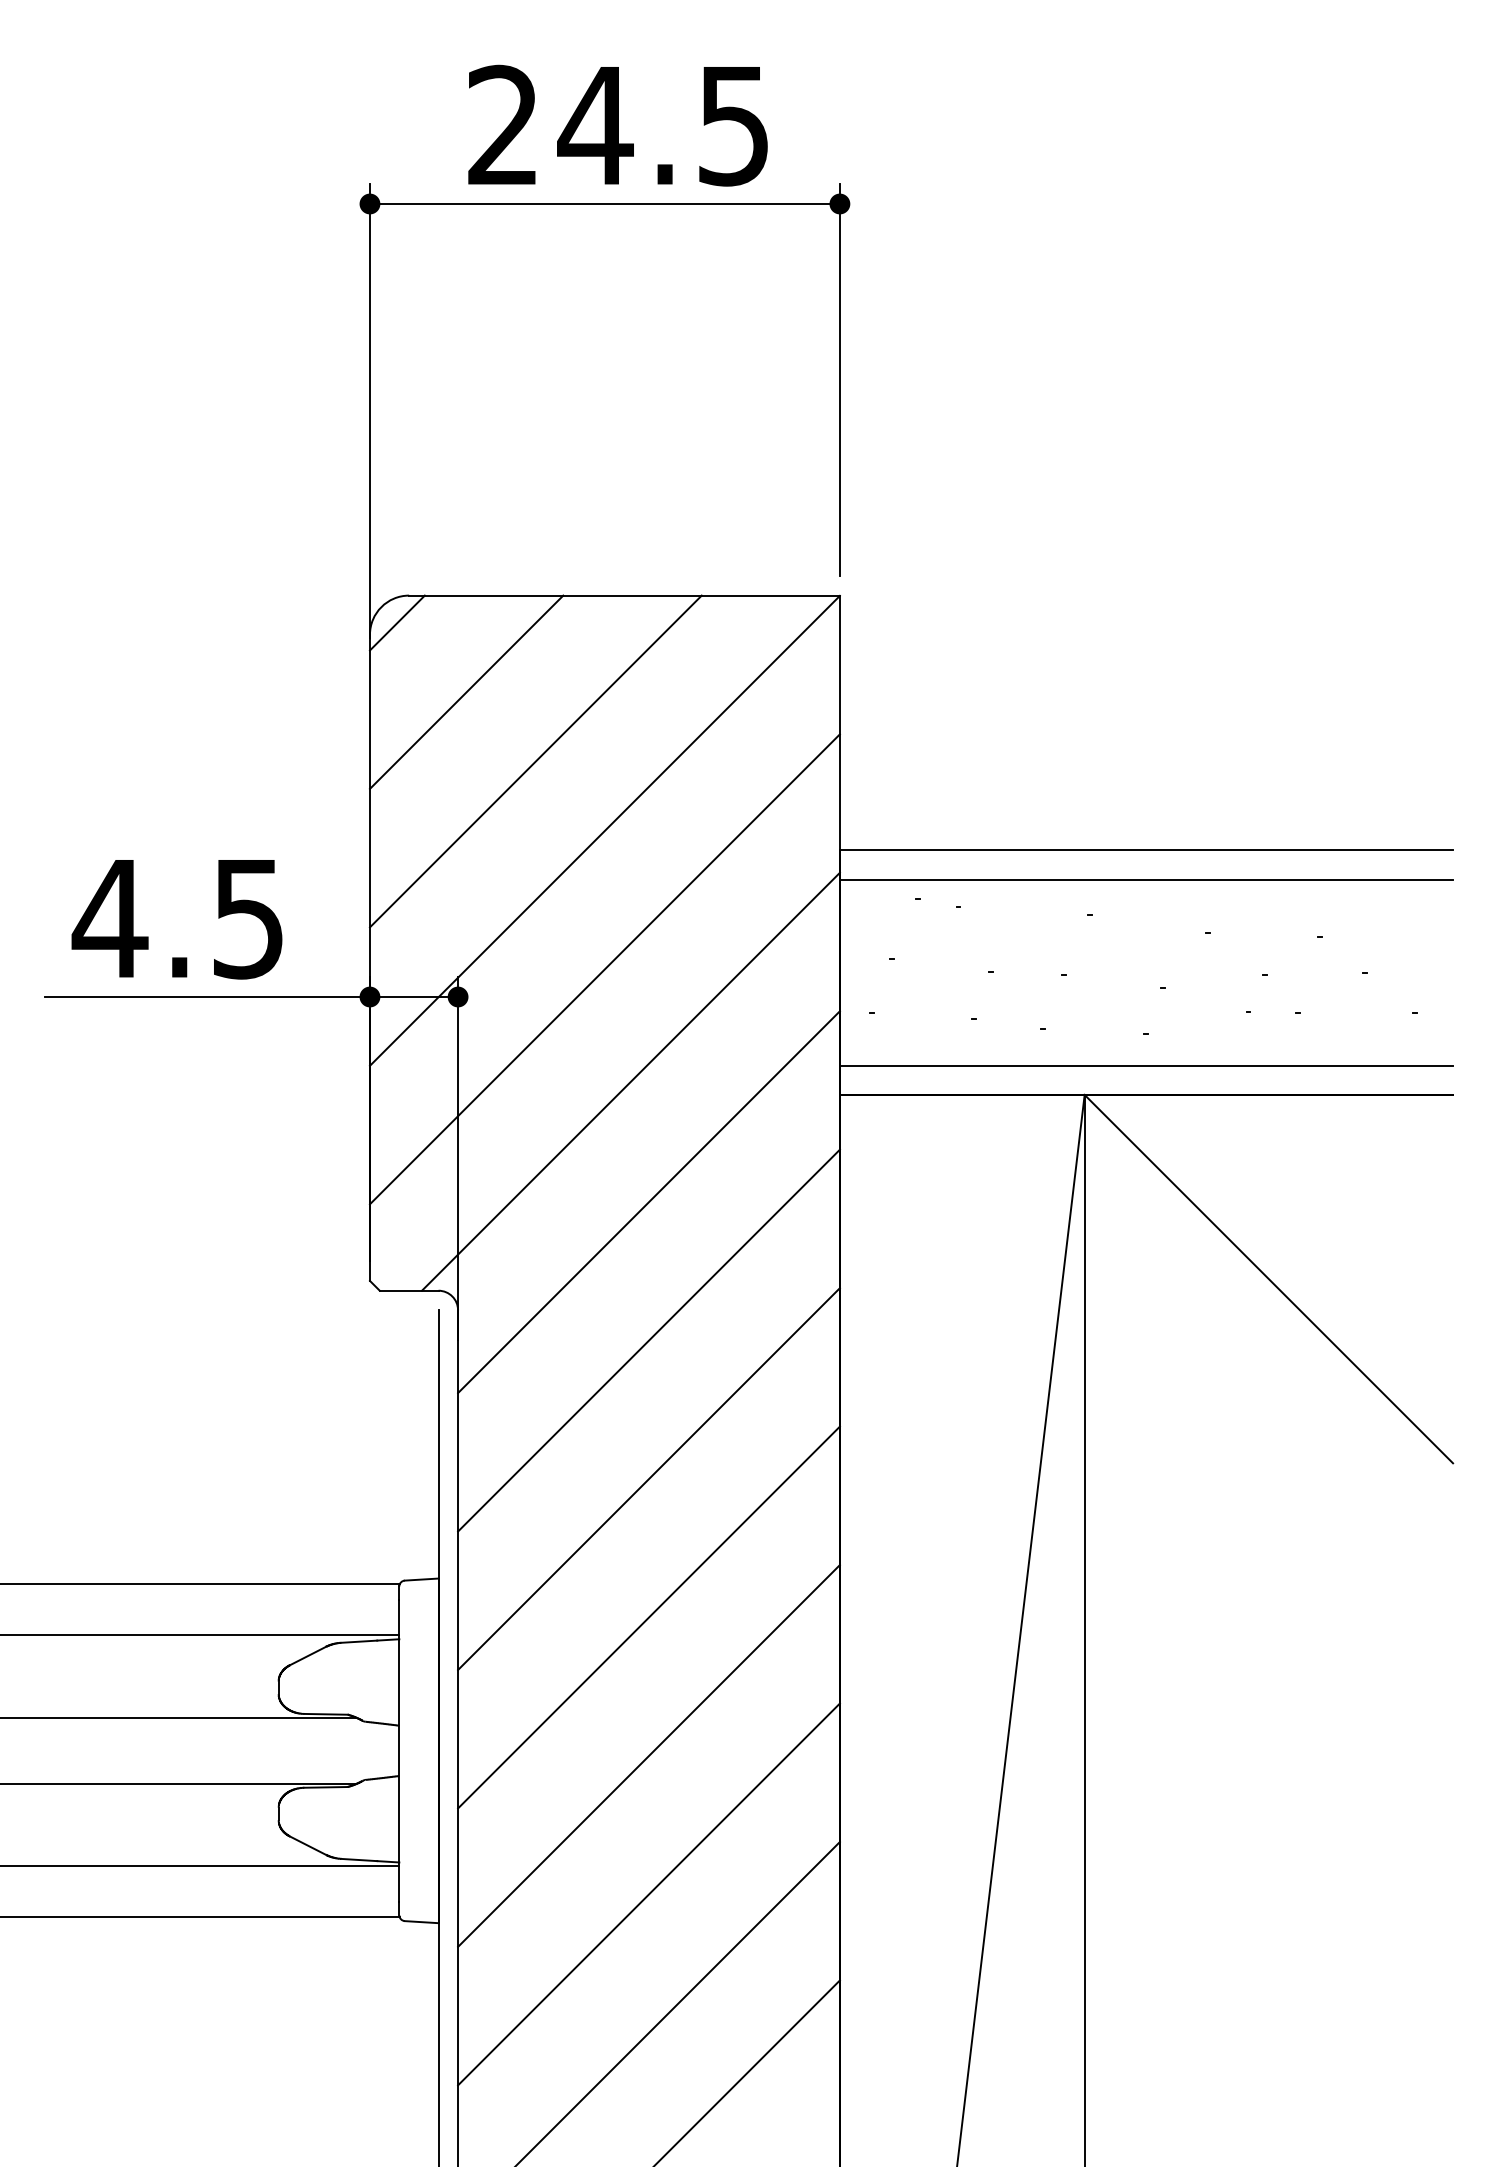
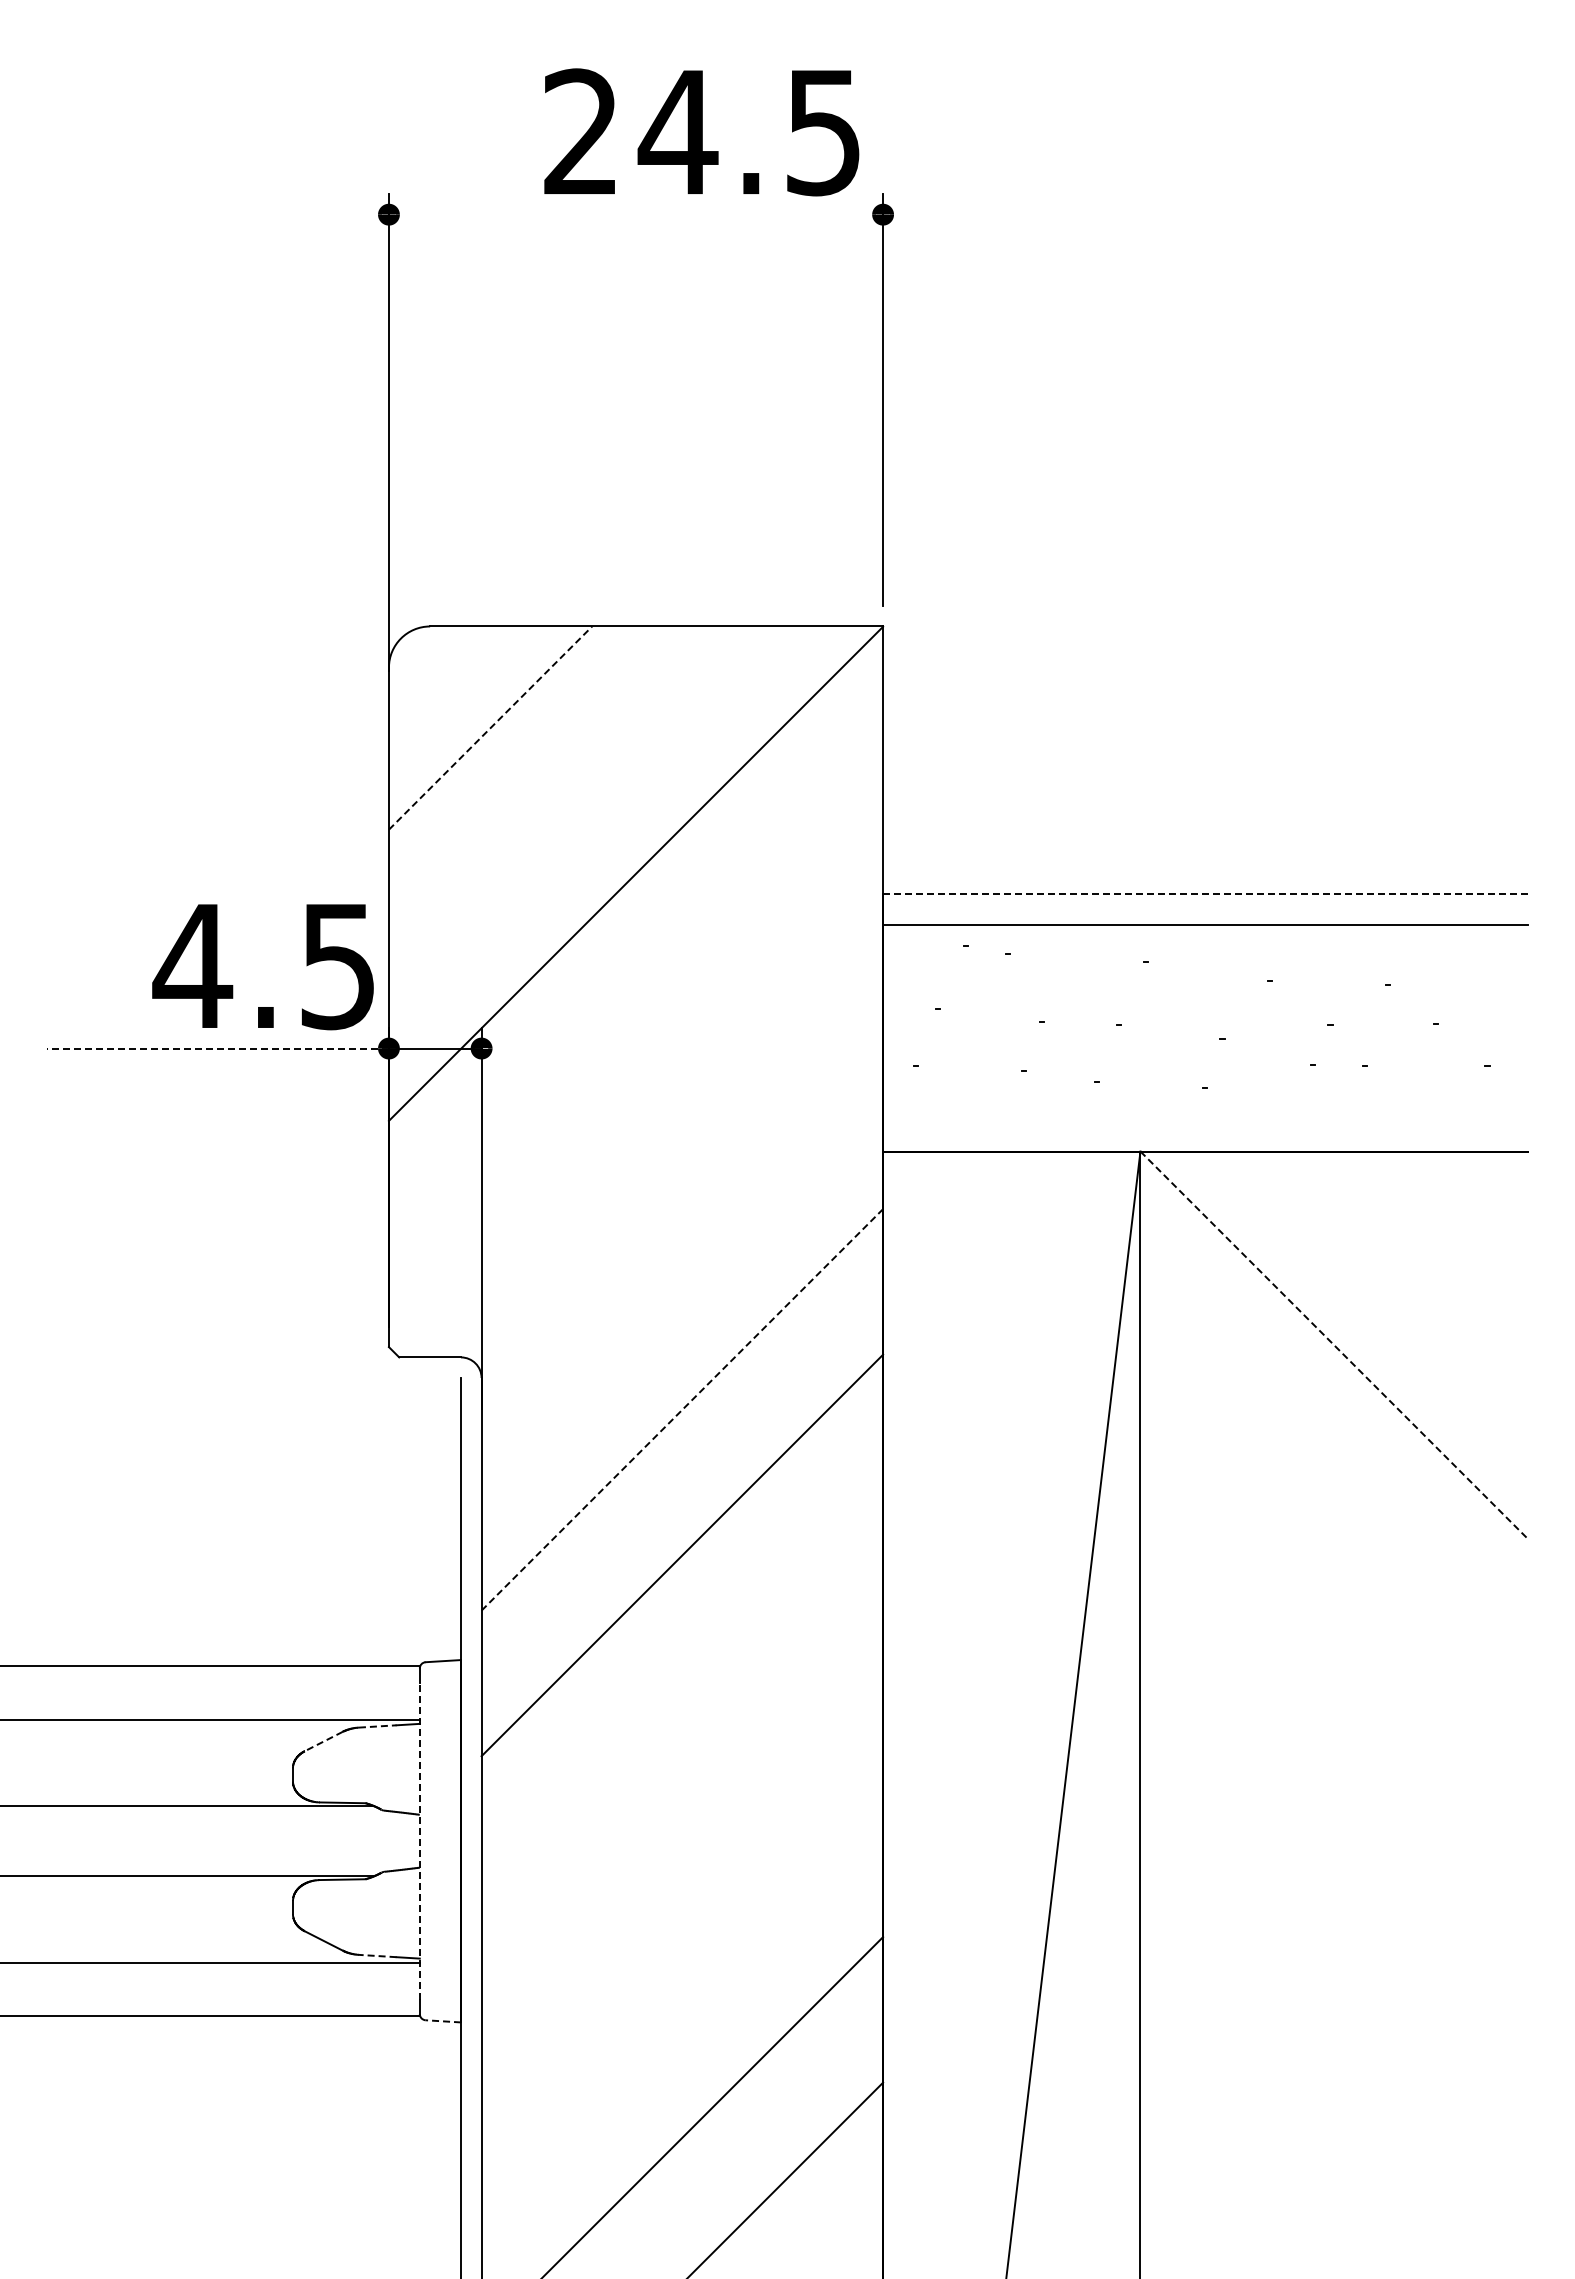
text: (617, 125) -> (701, 132), moved
line: (604, 203) -> (635, 214), removed
line: (397, 623) -> (417, 655), removed
line: (466, 692) -> (490, 728), solid -> dashed
line: (535, 761) -> (562, 800), removed
line: (1146, 850) -> (1205, 894), solid -> dashed
text: (176, 919) -> (262, 967), moved
line: (604, 969) -> (635, 1019), removed
line: (207, 996) -> (218, 1048), solid -> dashed
line: (1146, 1065) -> (1205, 1120), removed
line: (631, 1081) -> (663, 1137), removed
line: (649, 1202) -> (682, 1264), removed
line: (1269, 1279) -> (1334, 1345), solid -> dashed
line: (649, 1340) -> (682, 1409), solid -> dashed
line: (649, 1617) -> (682, 1700), removed
line: (359, 1641) -> (377, 1726), solid -> dashed
line: (307, 1656) -> (323, 1741), solid -> dashed
line: (399, 1750) -> (419, 1840), solid -> dashed
line: (649, 1755) -> (682, 1846), removed
line: (359, 1860) -> (377, 1956), solid -> dashed
line: (649, 1893) -> (682, 1991), removed
line: (421, 1922) -> (443, 2021), solid -> dashed

